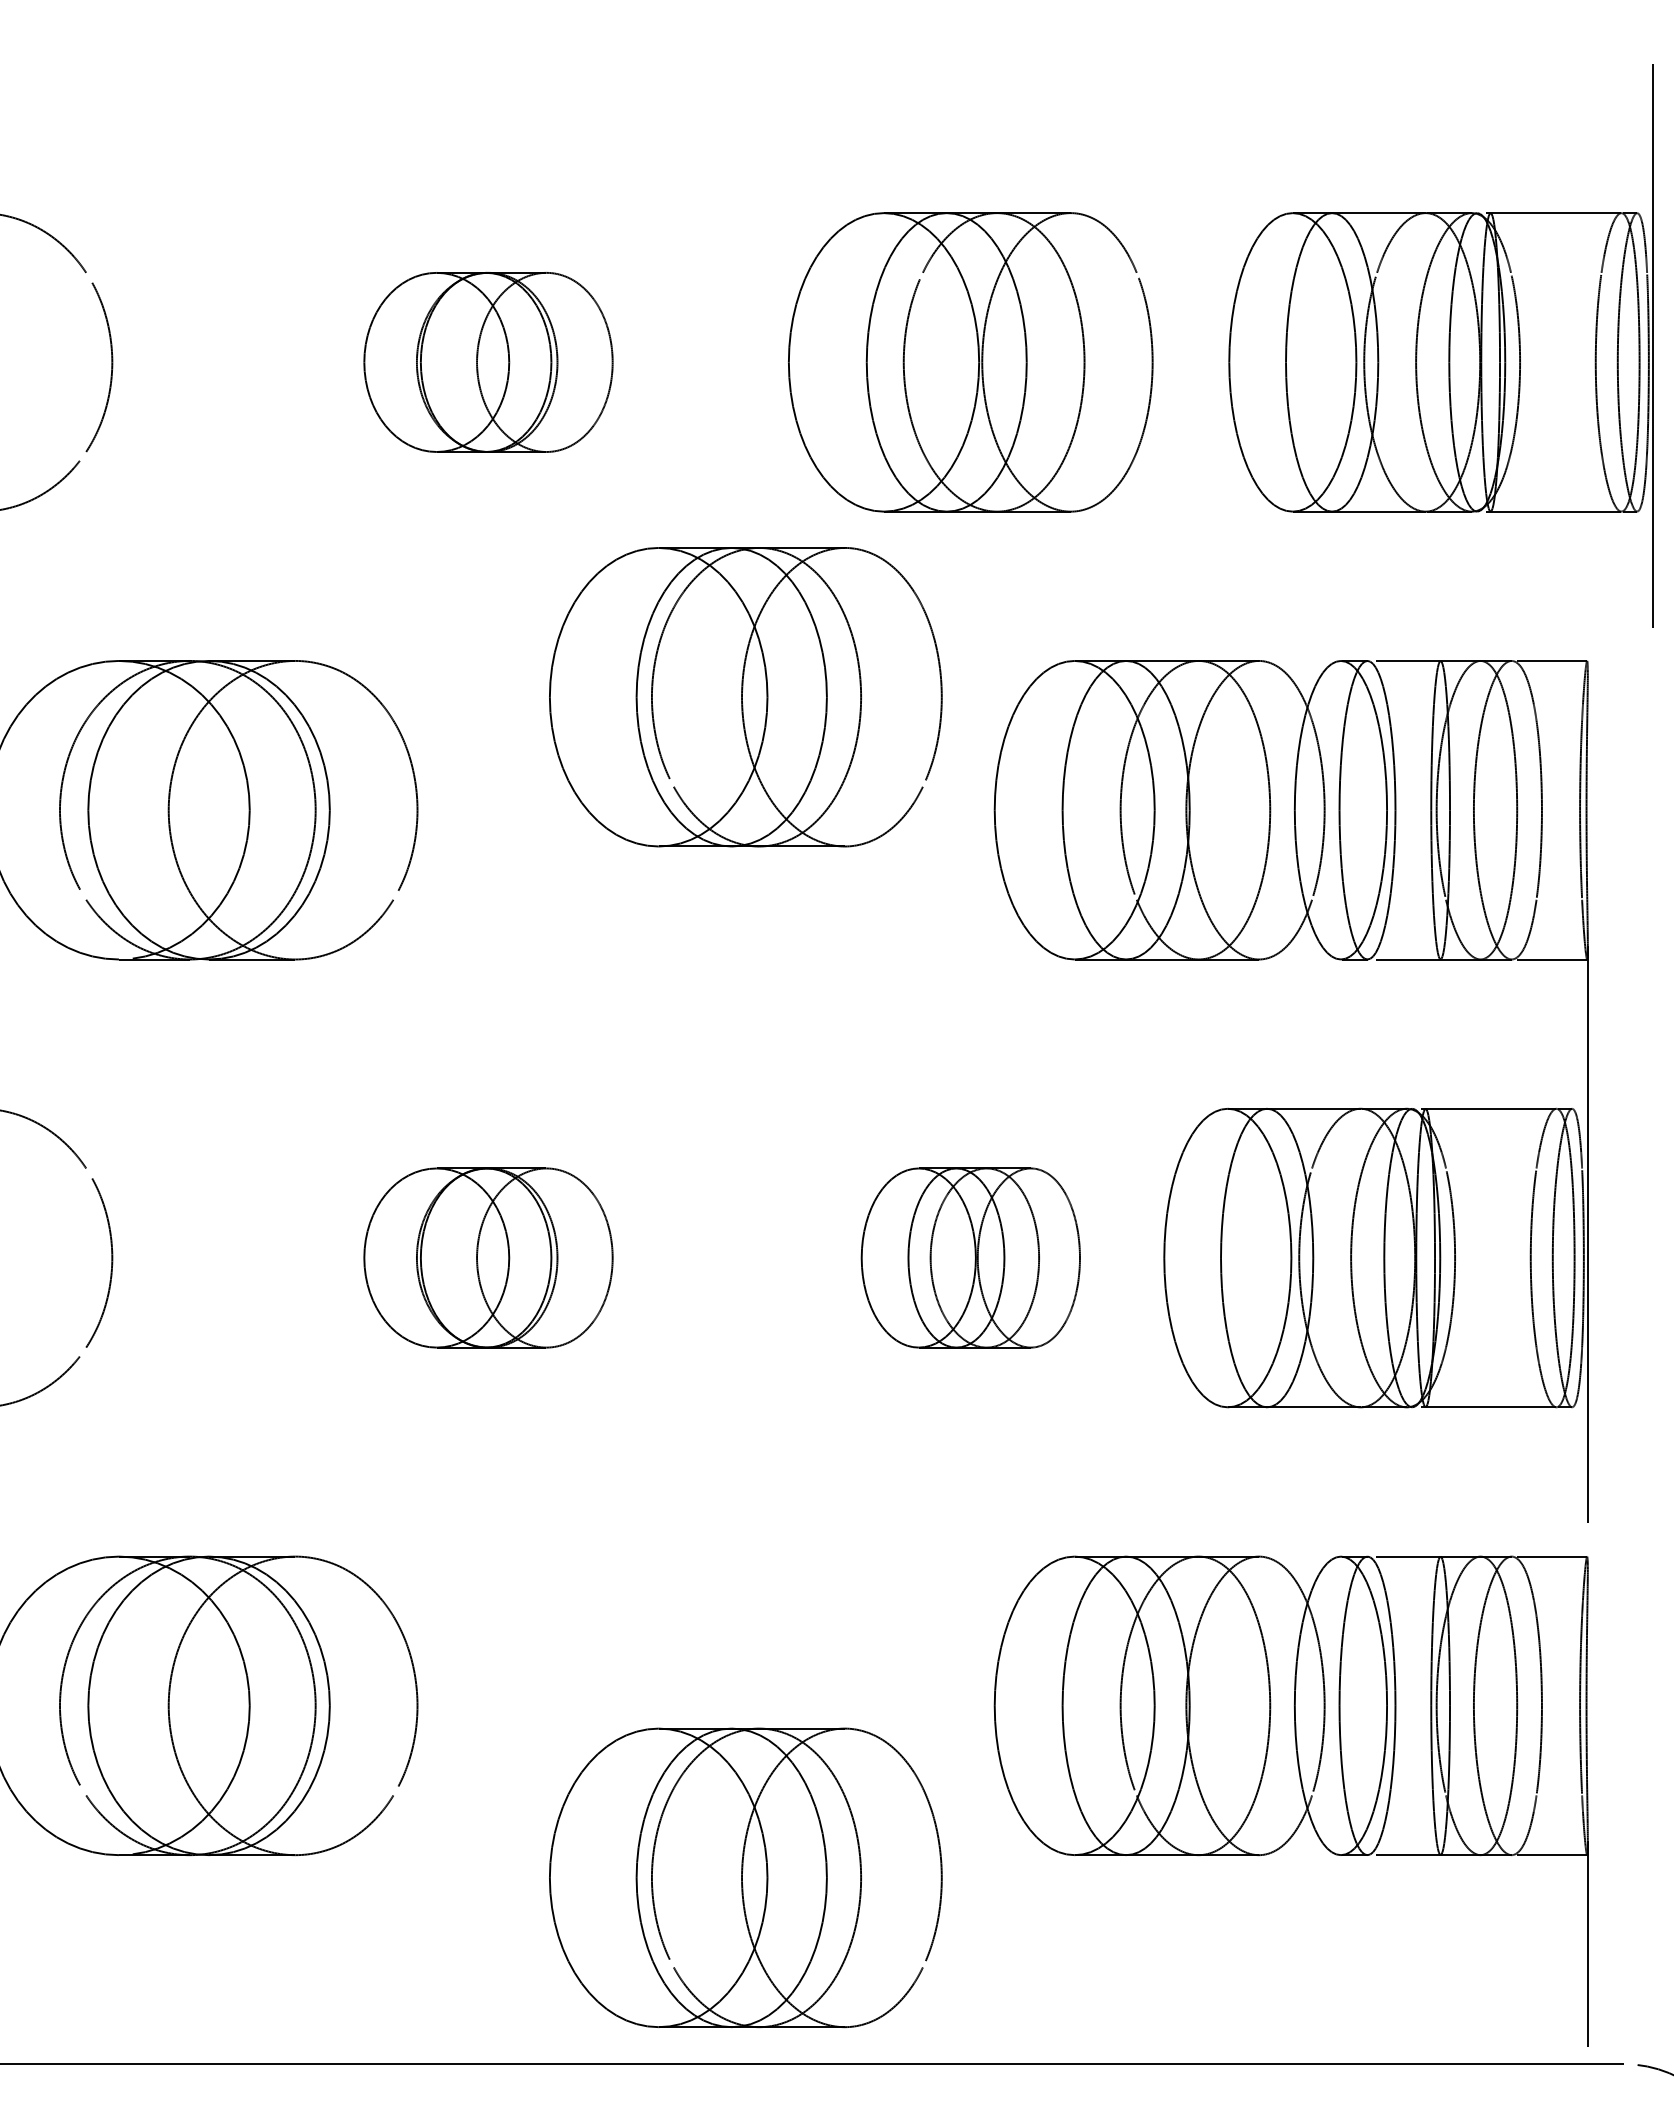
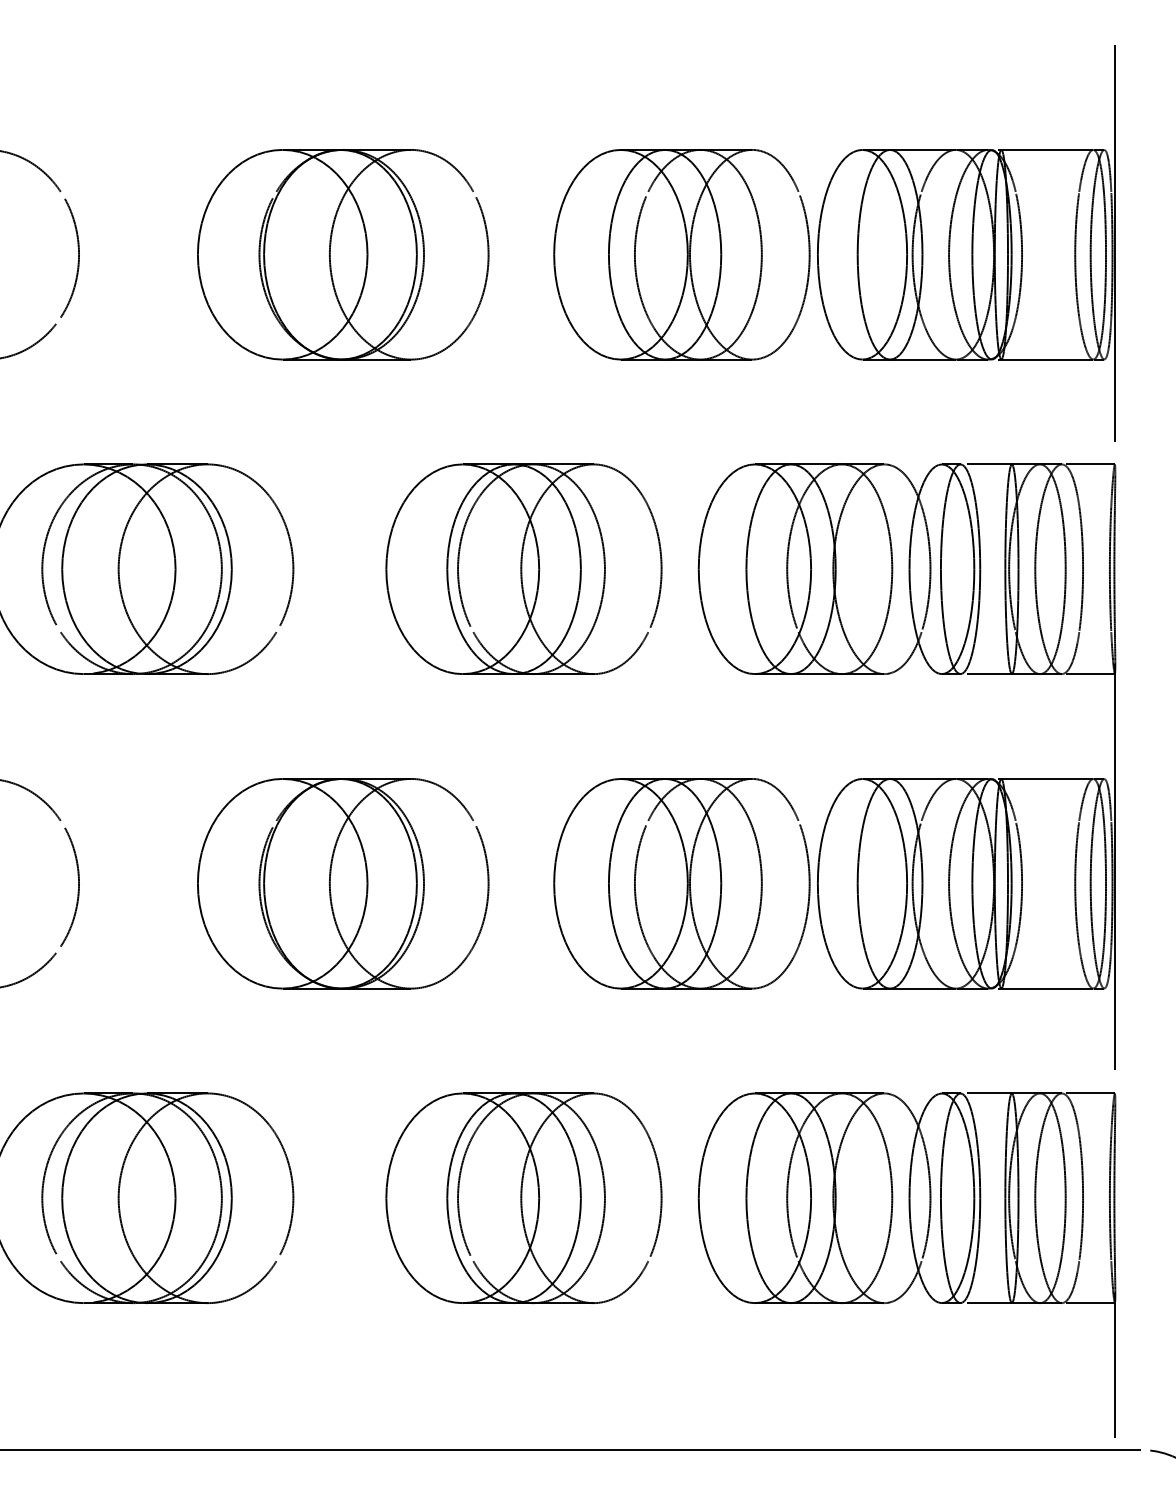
part: (1440, 345) -> (966, 242), moved
part: (488, 362) -> (343, 254), size x1.67
part: (745, 697) -> (523, 569), moved
part: (488, 1257) -> (343, 883), size x1.67
part: (970, 1257) -> (681, 883), size x1.67
part: (745, 1877) -> (523, 1198), moved

